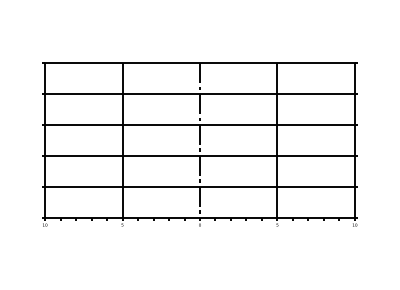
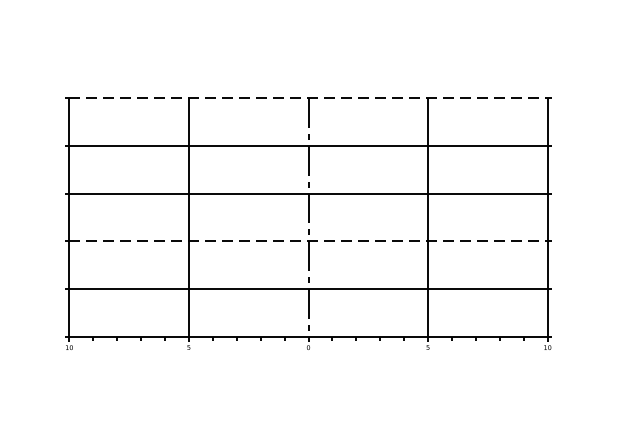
line: (199, 63) -> (307, 98), solid -> dashed
line: (199, 156) -> (307, 241), solid -> dashed

